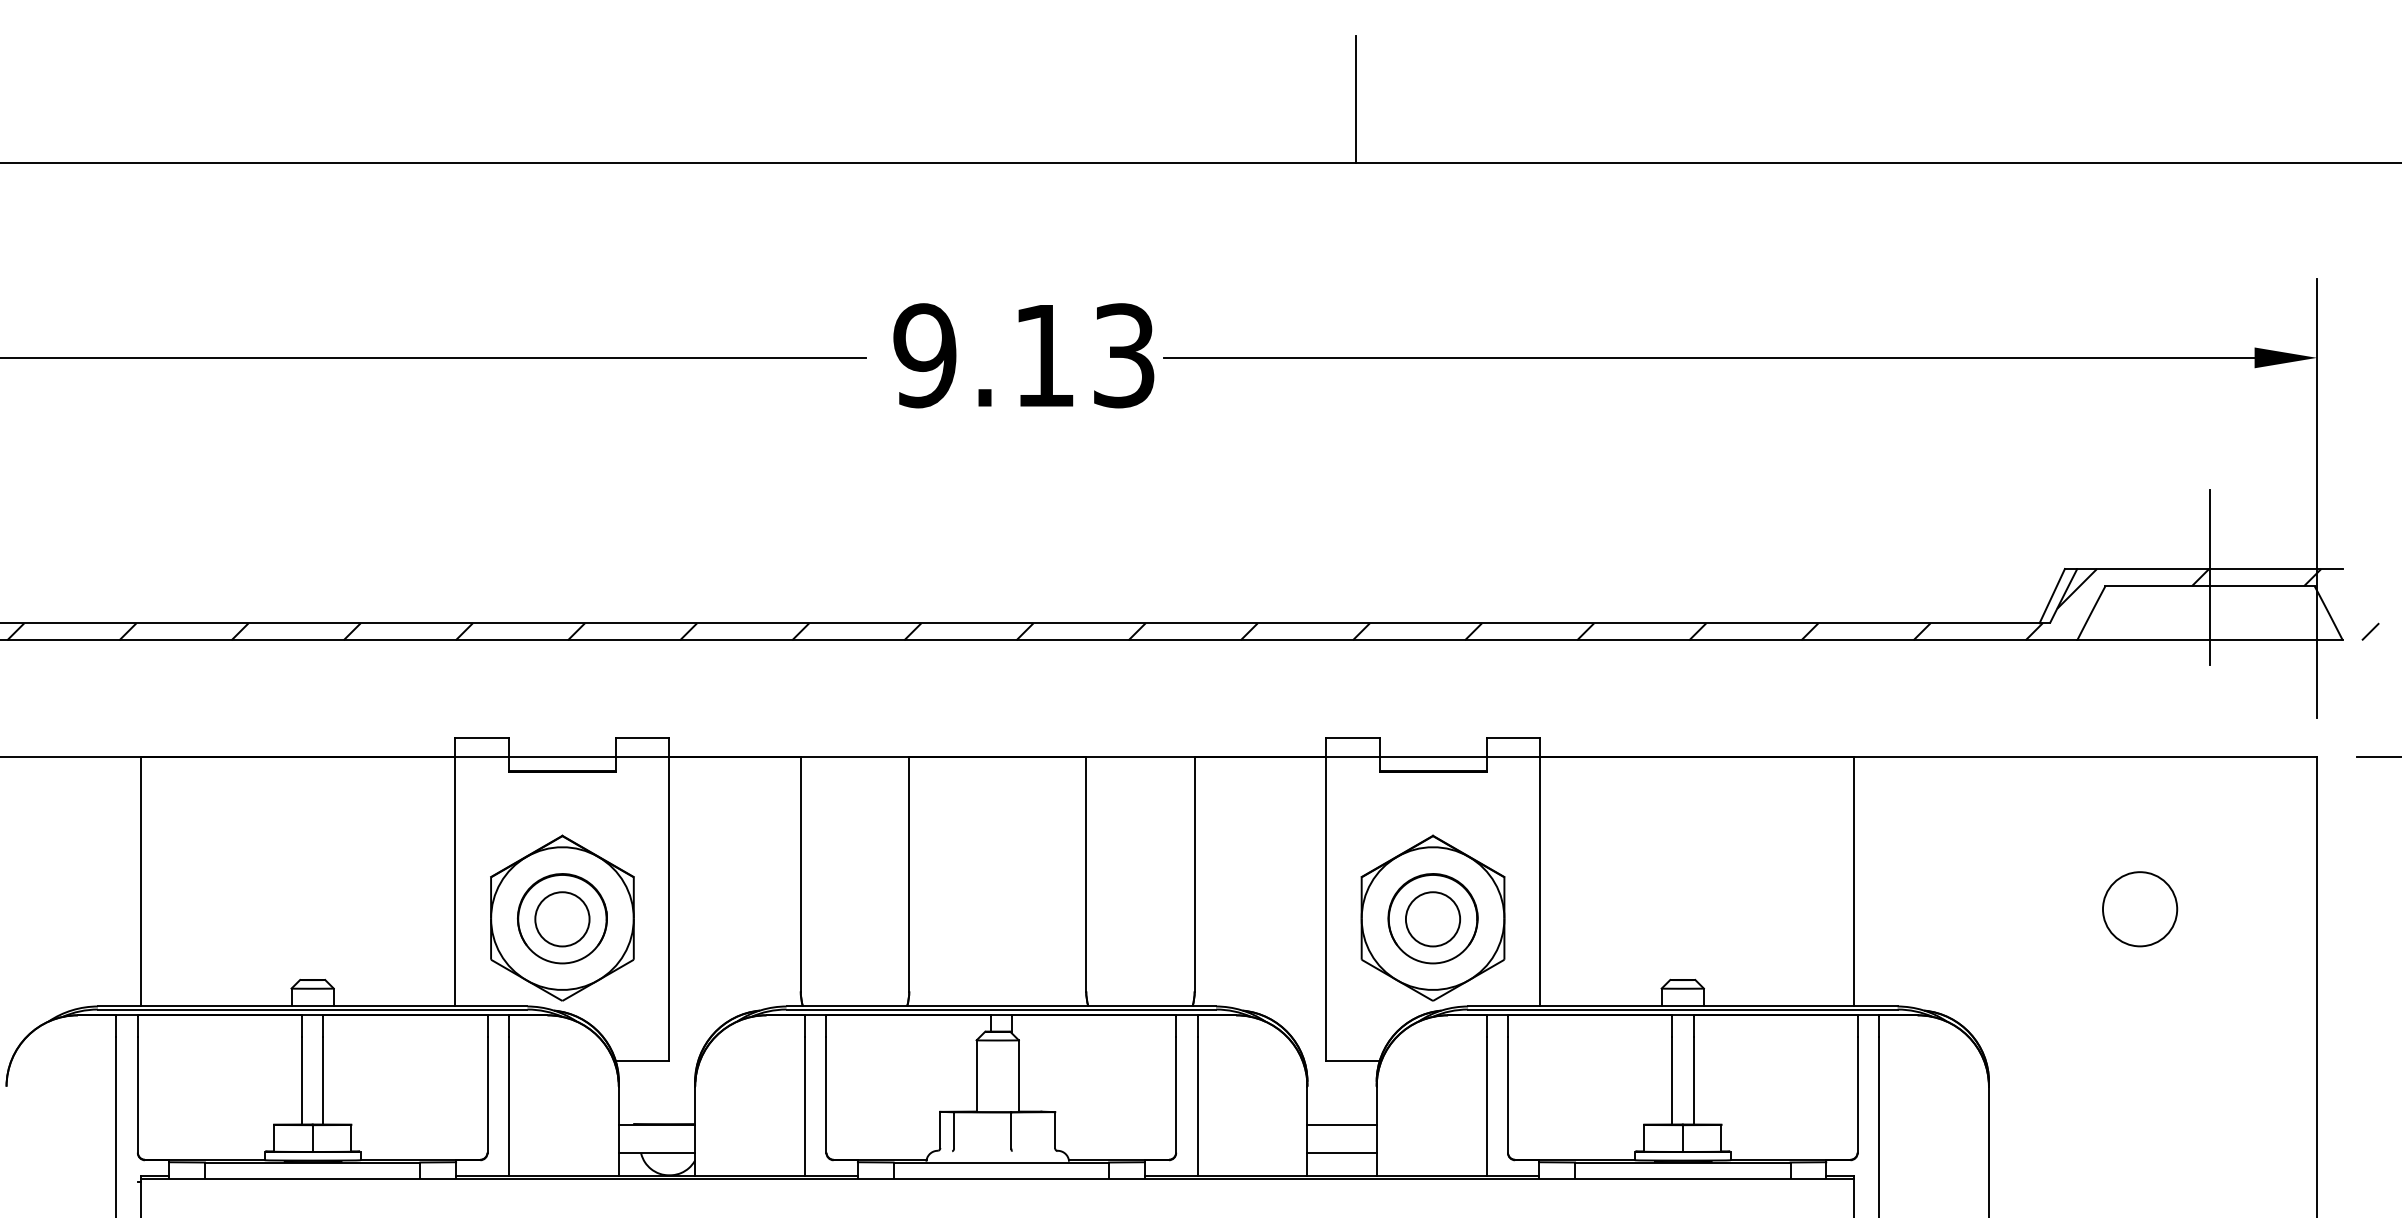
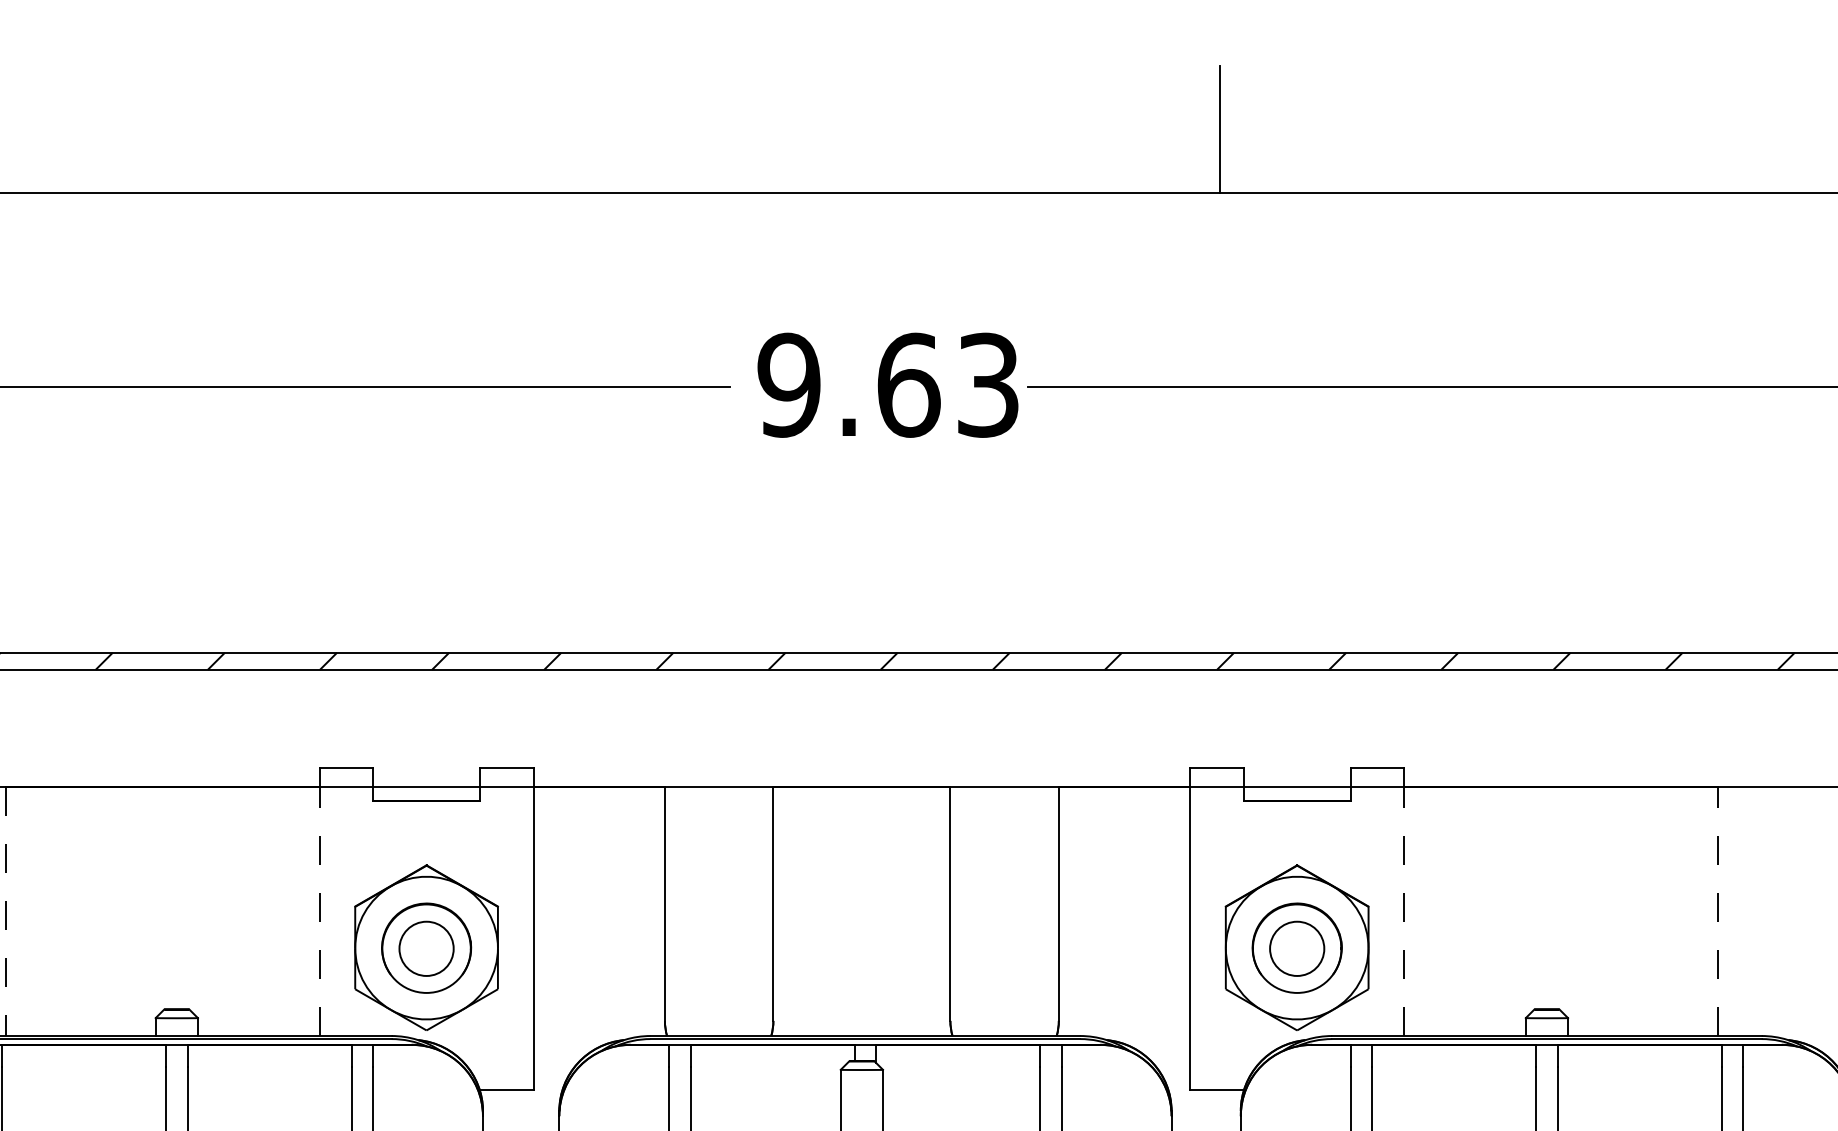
text: (1044, 355) -> (908, 385), 9.13 -> 9.63
line: (141, 881) -> (5, 911), solid -> dashed
line: (455, 881) -> (319, 911), solid -> dashed
line: (1540, 881) -> (1404, 911), solid -> dashed
line: (1854, 881) -> (1718, 911), solid -> dashed

